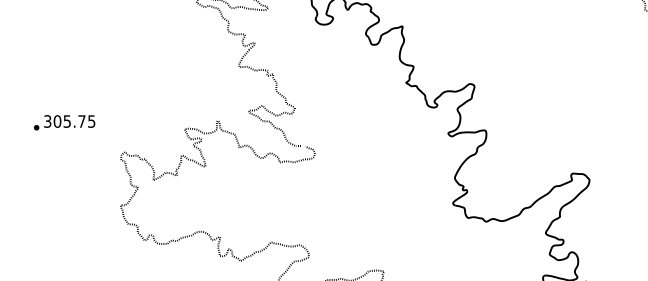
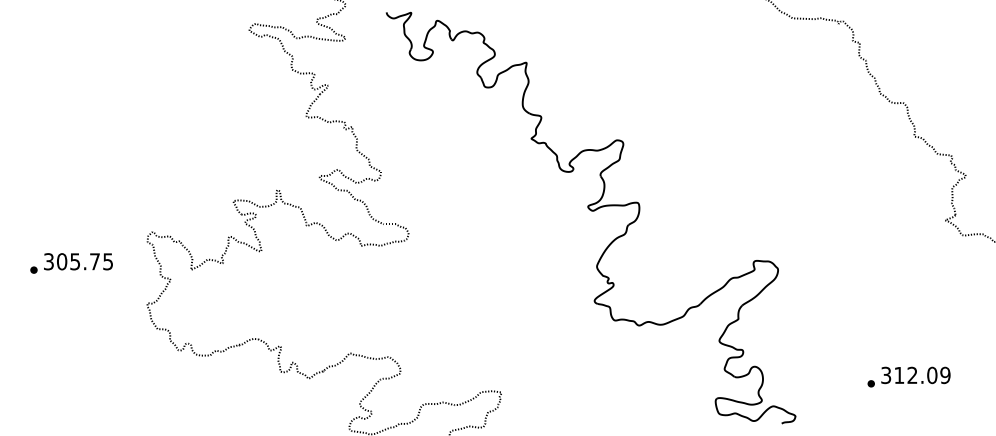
text: (64, 122) -> (71, 263), moved

